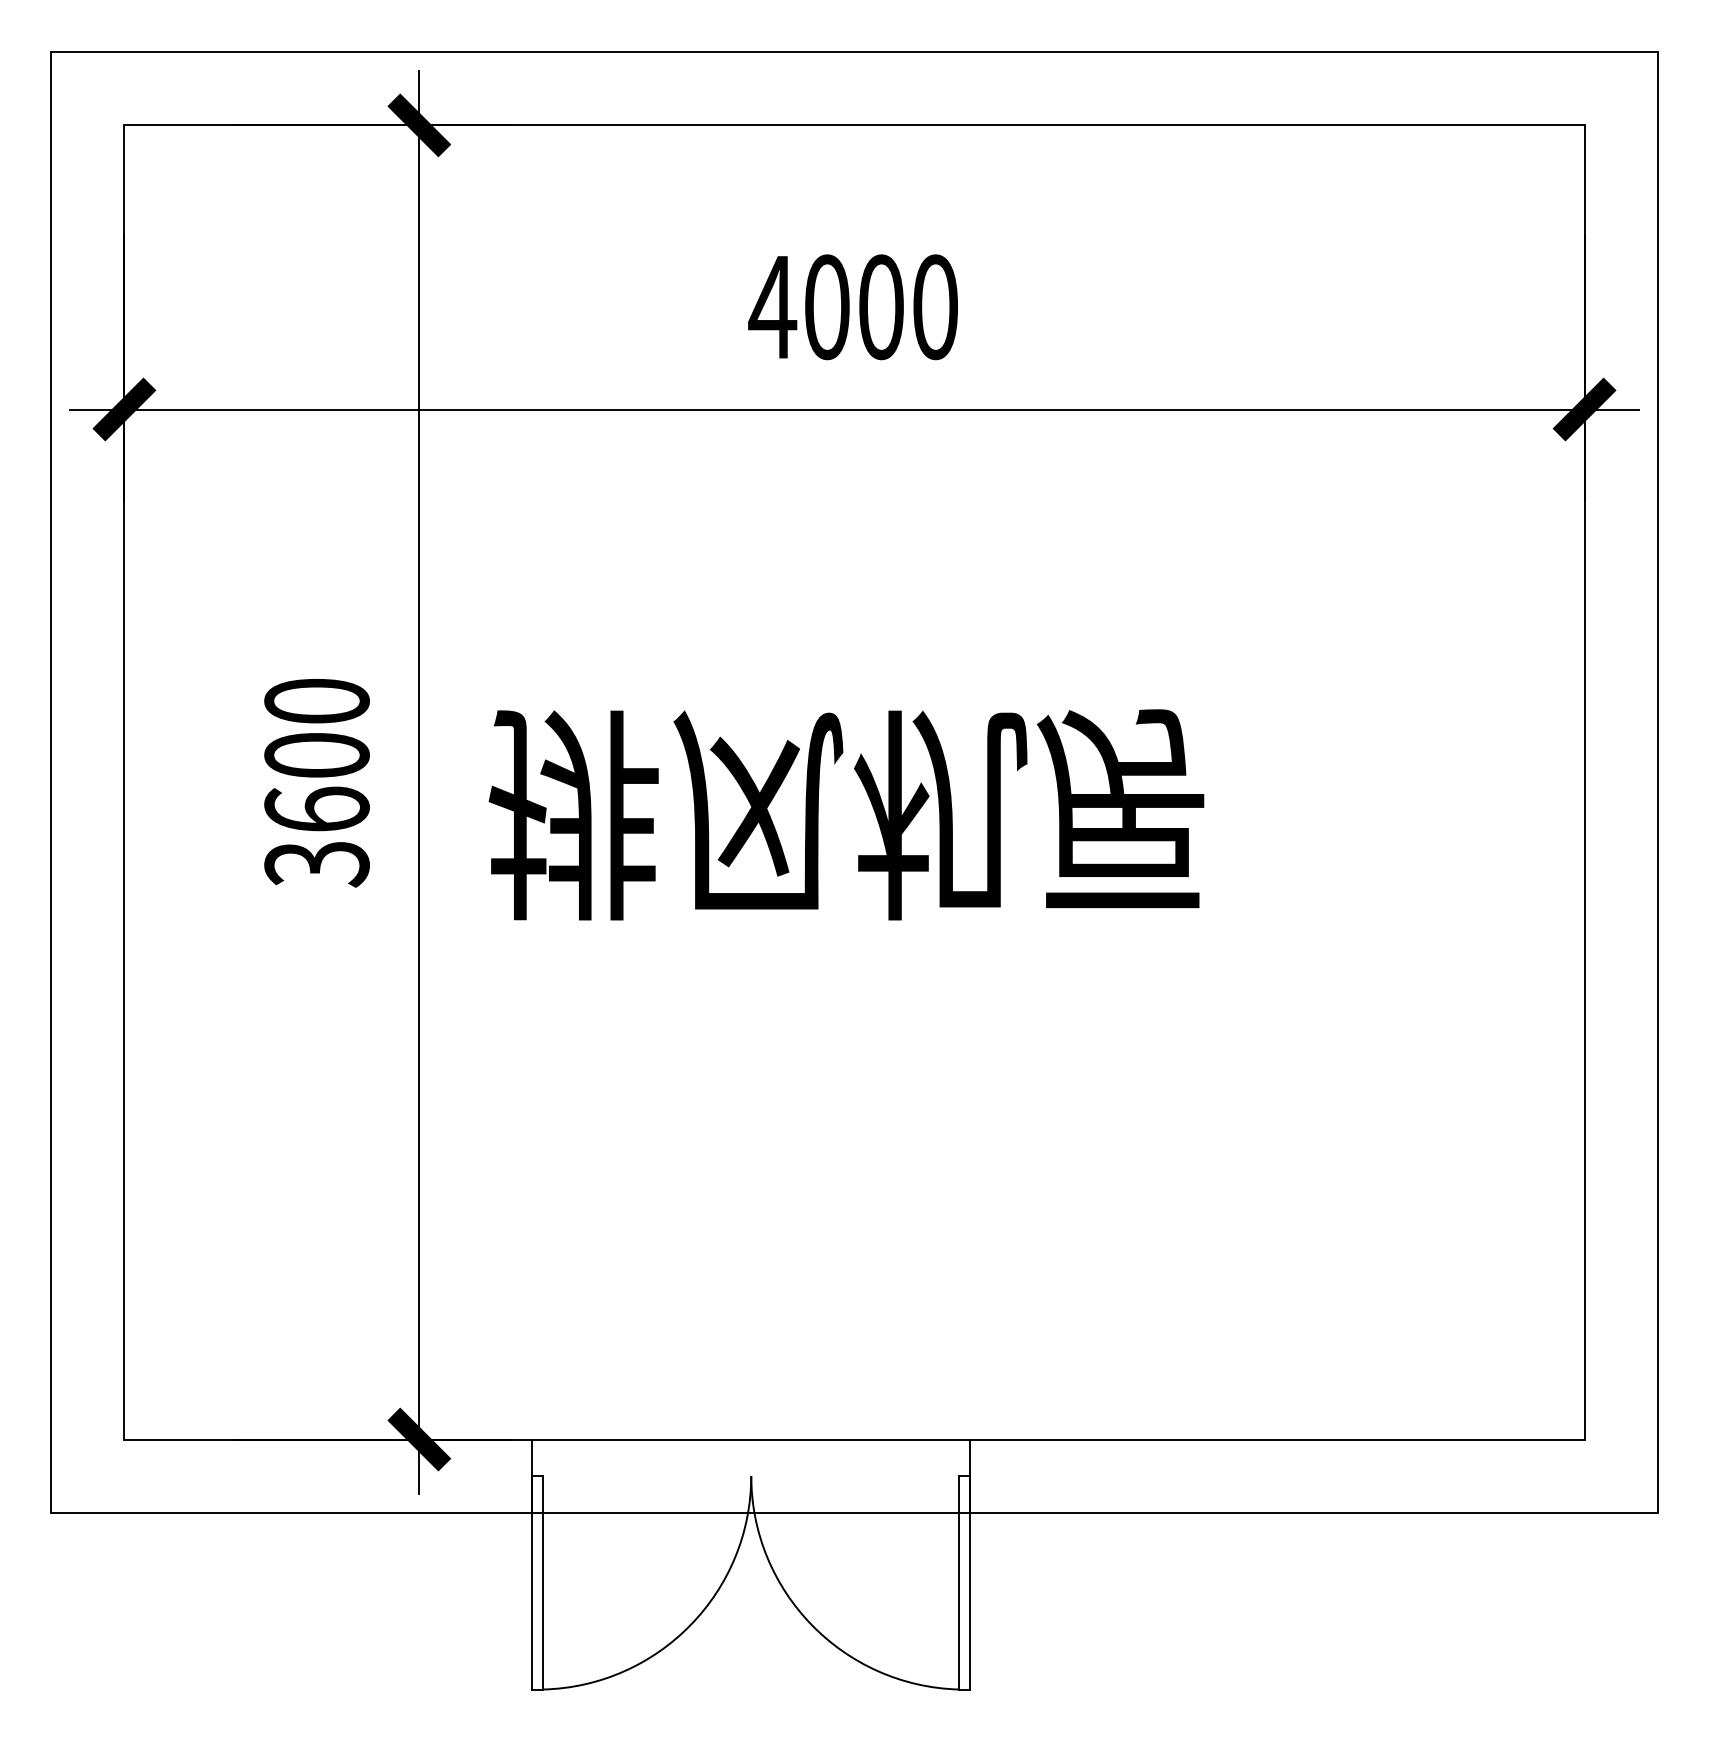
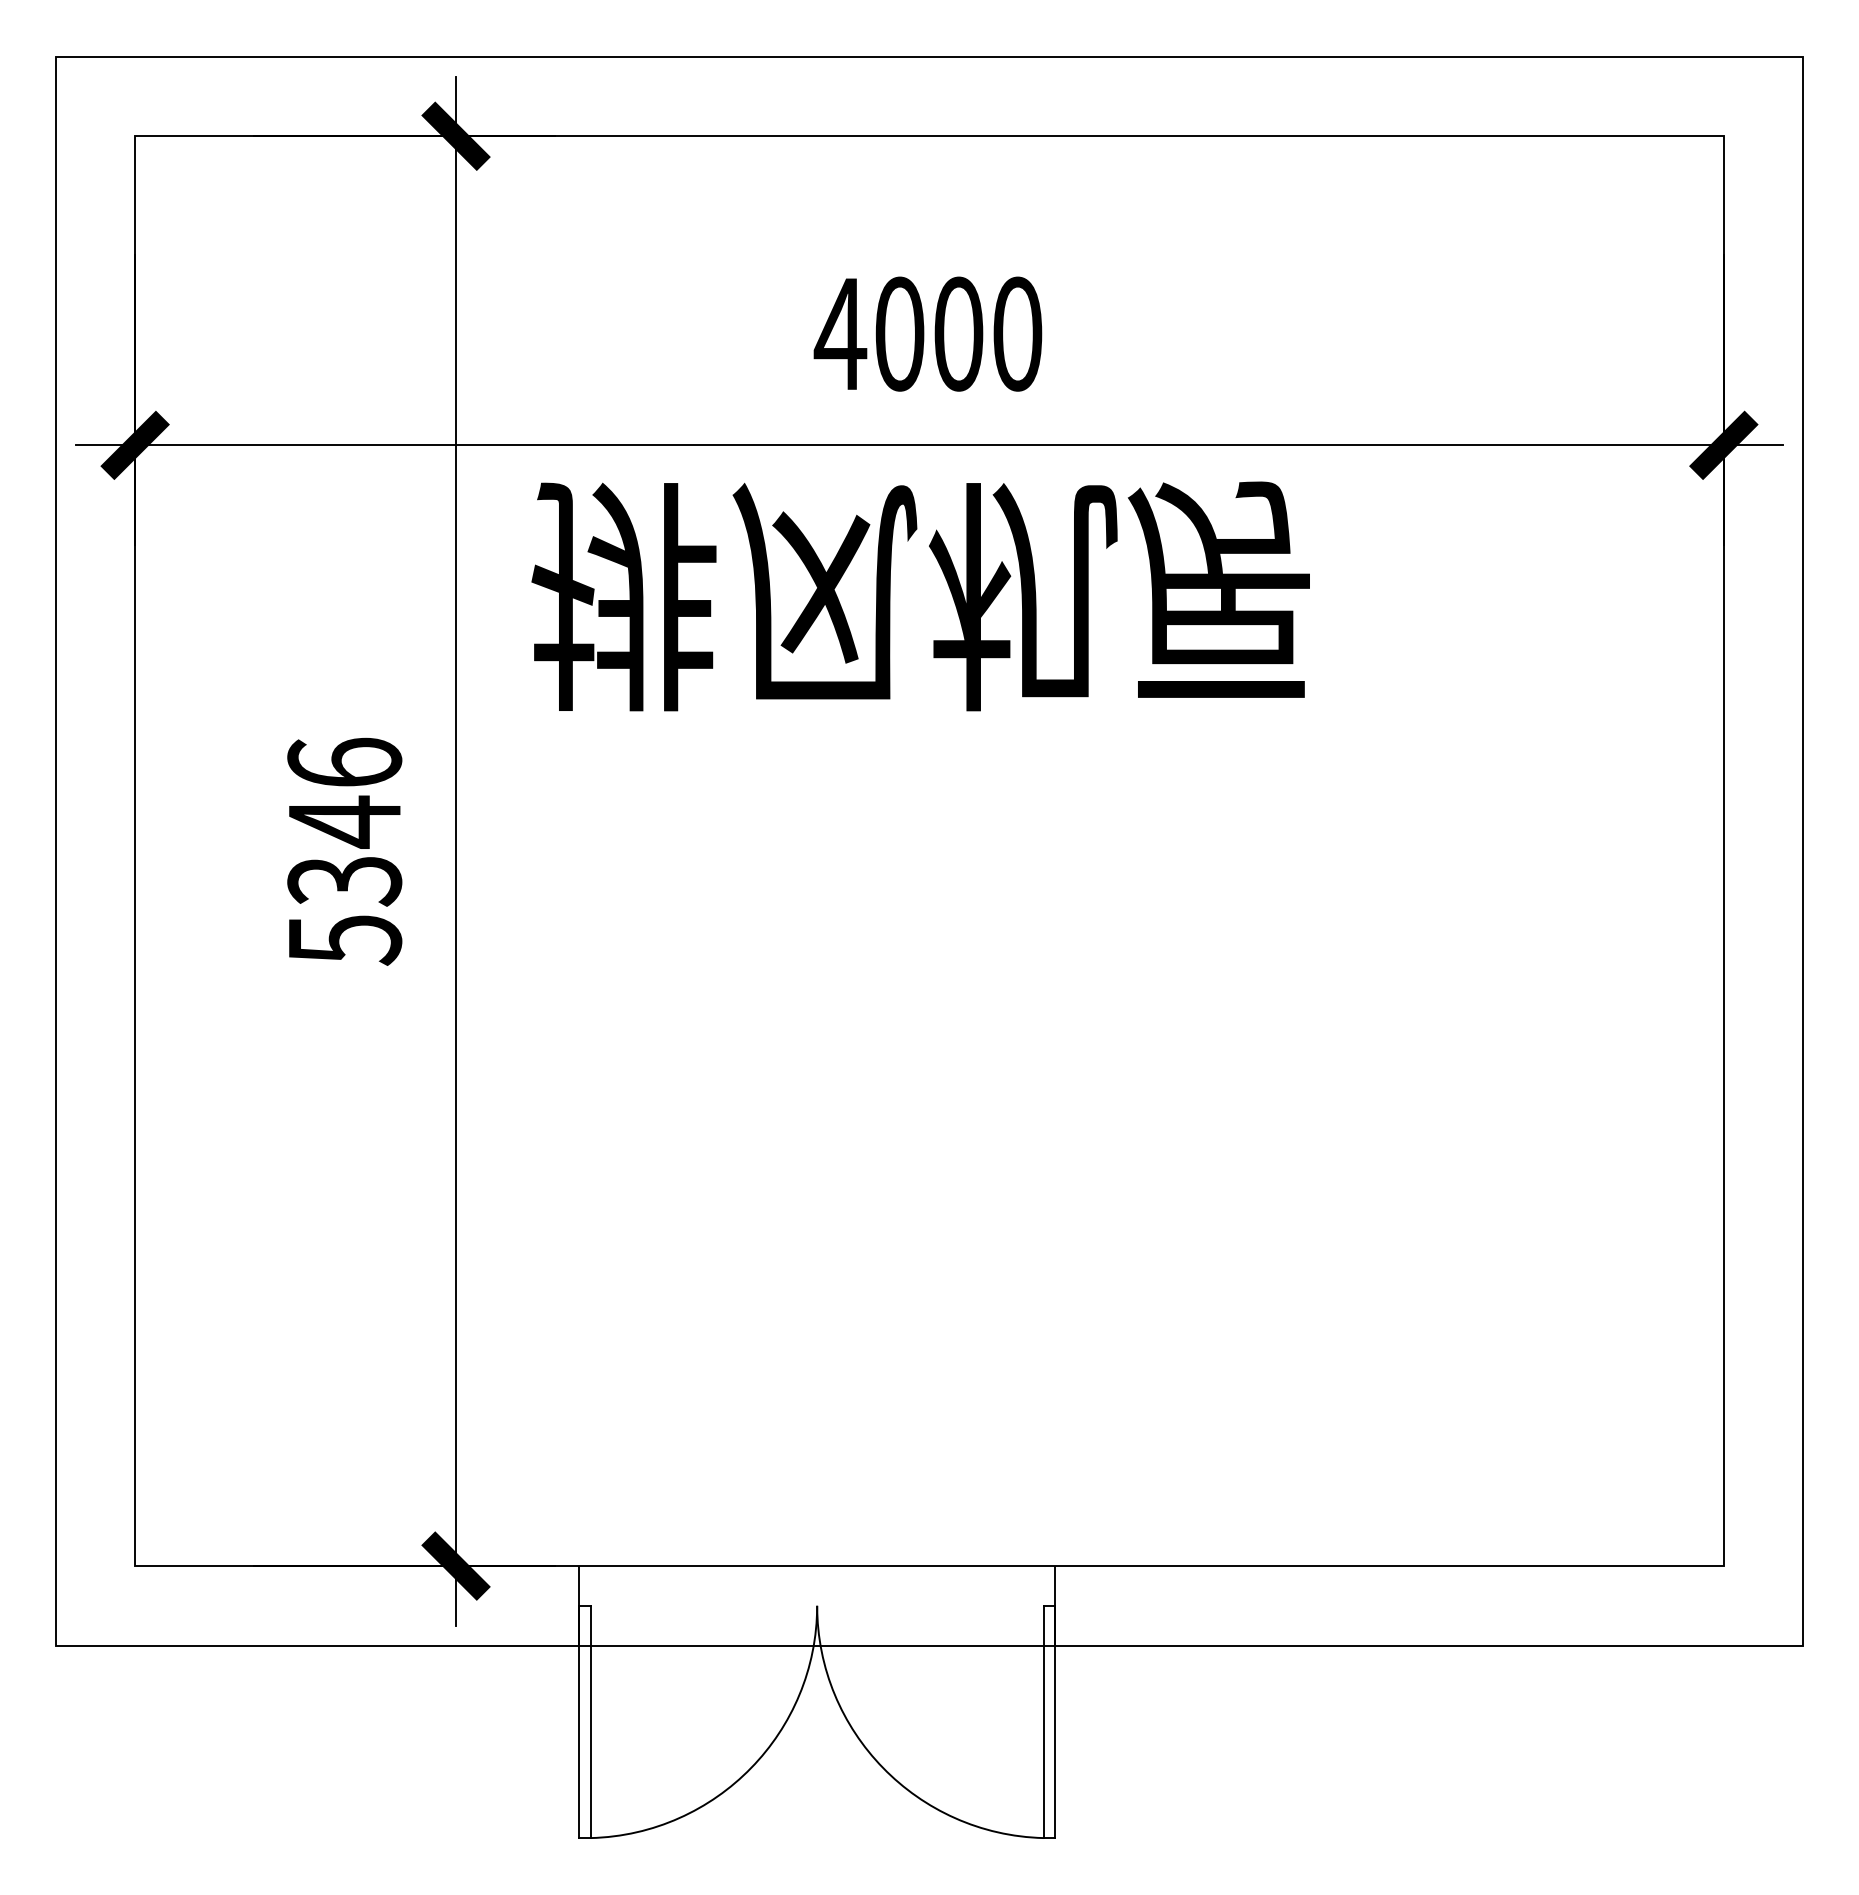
text: (316, 782) -> (344, 851), 3600 -> 5346
text: (846, 814) -> (920, 596), moved

